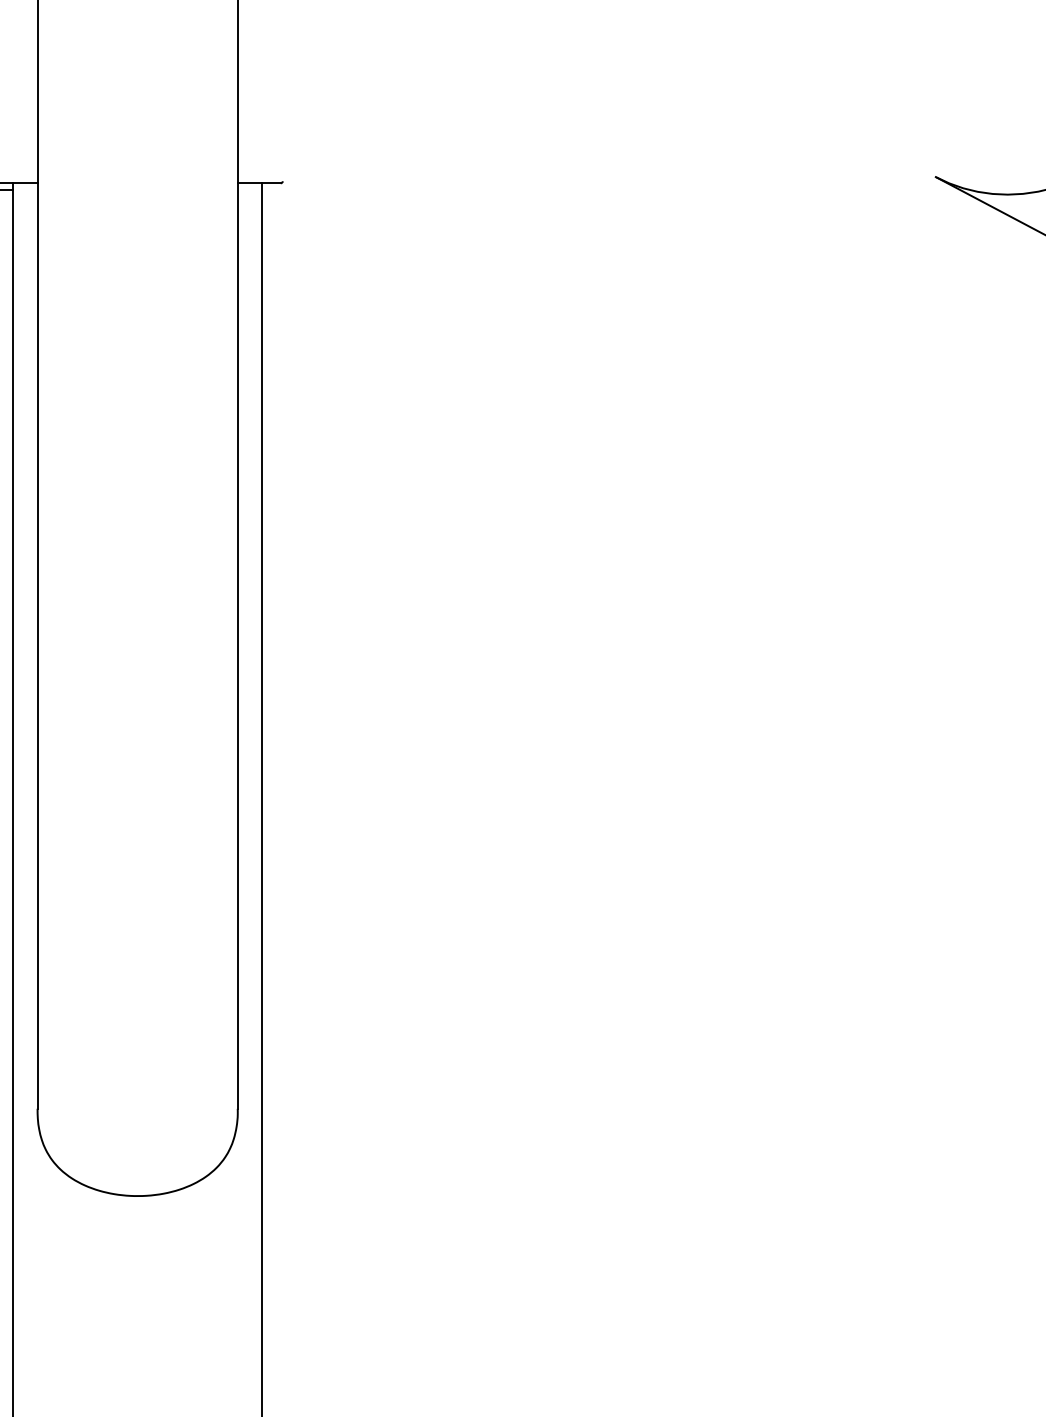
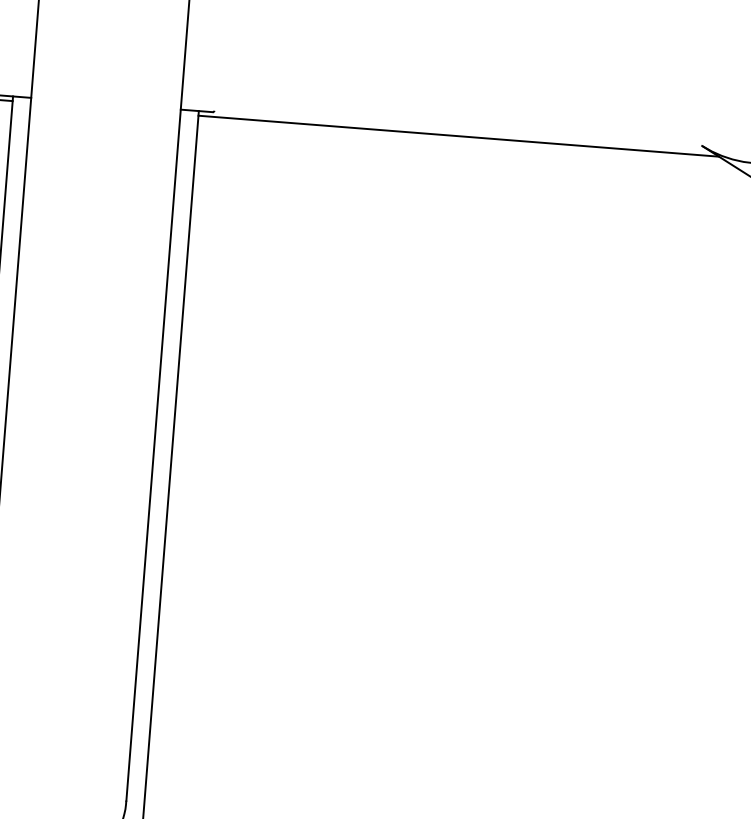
line: (610, 189) -> (458, 136), added

